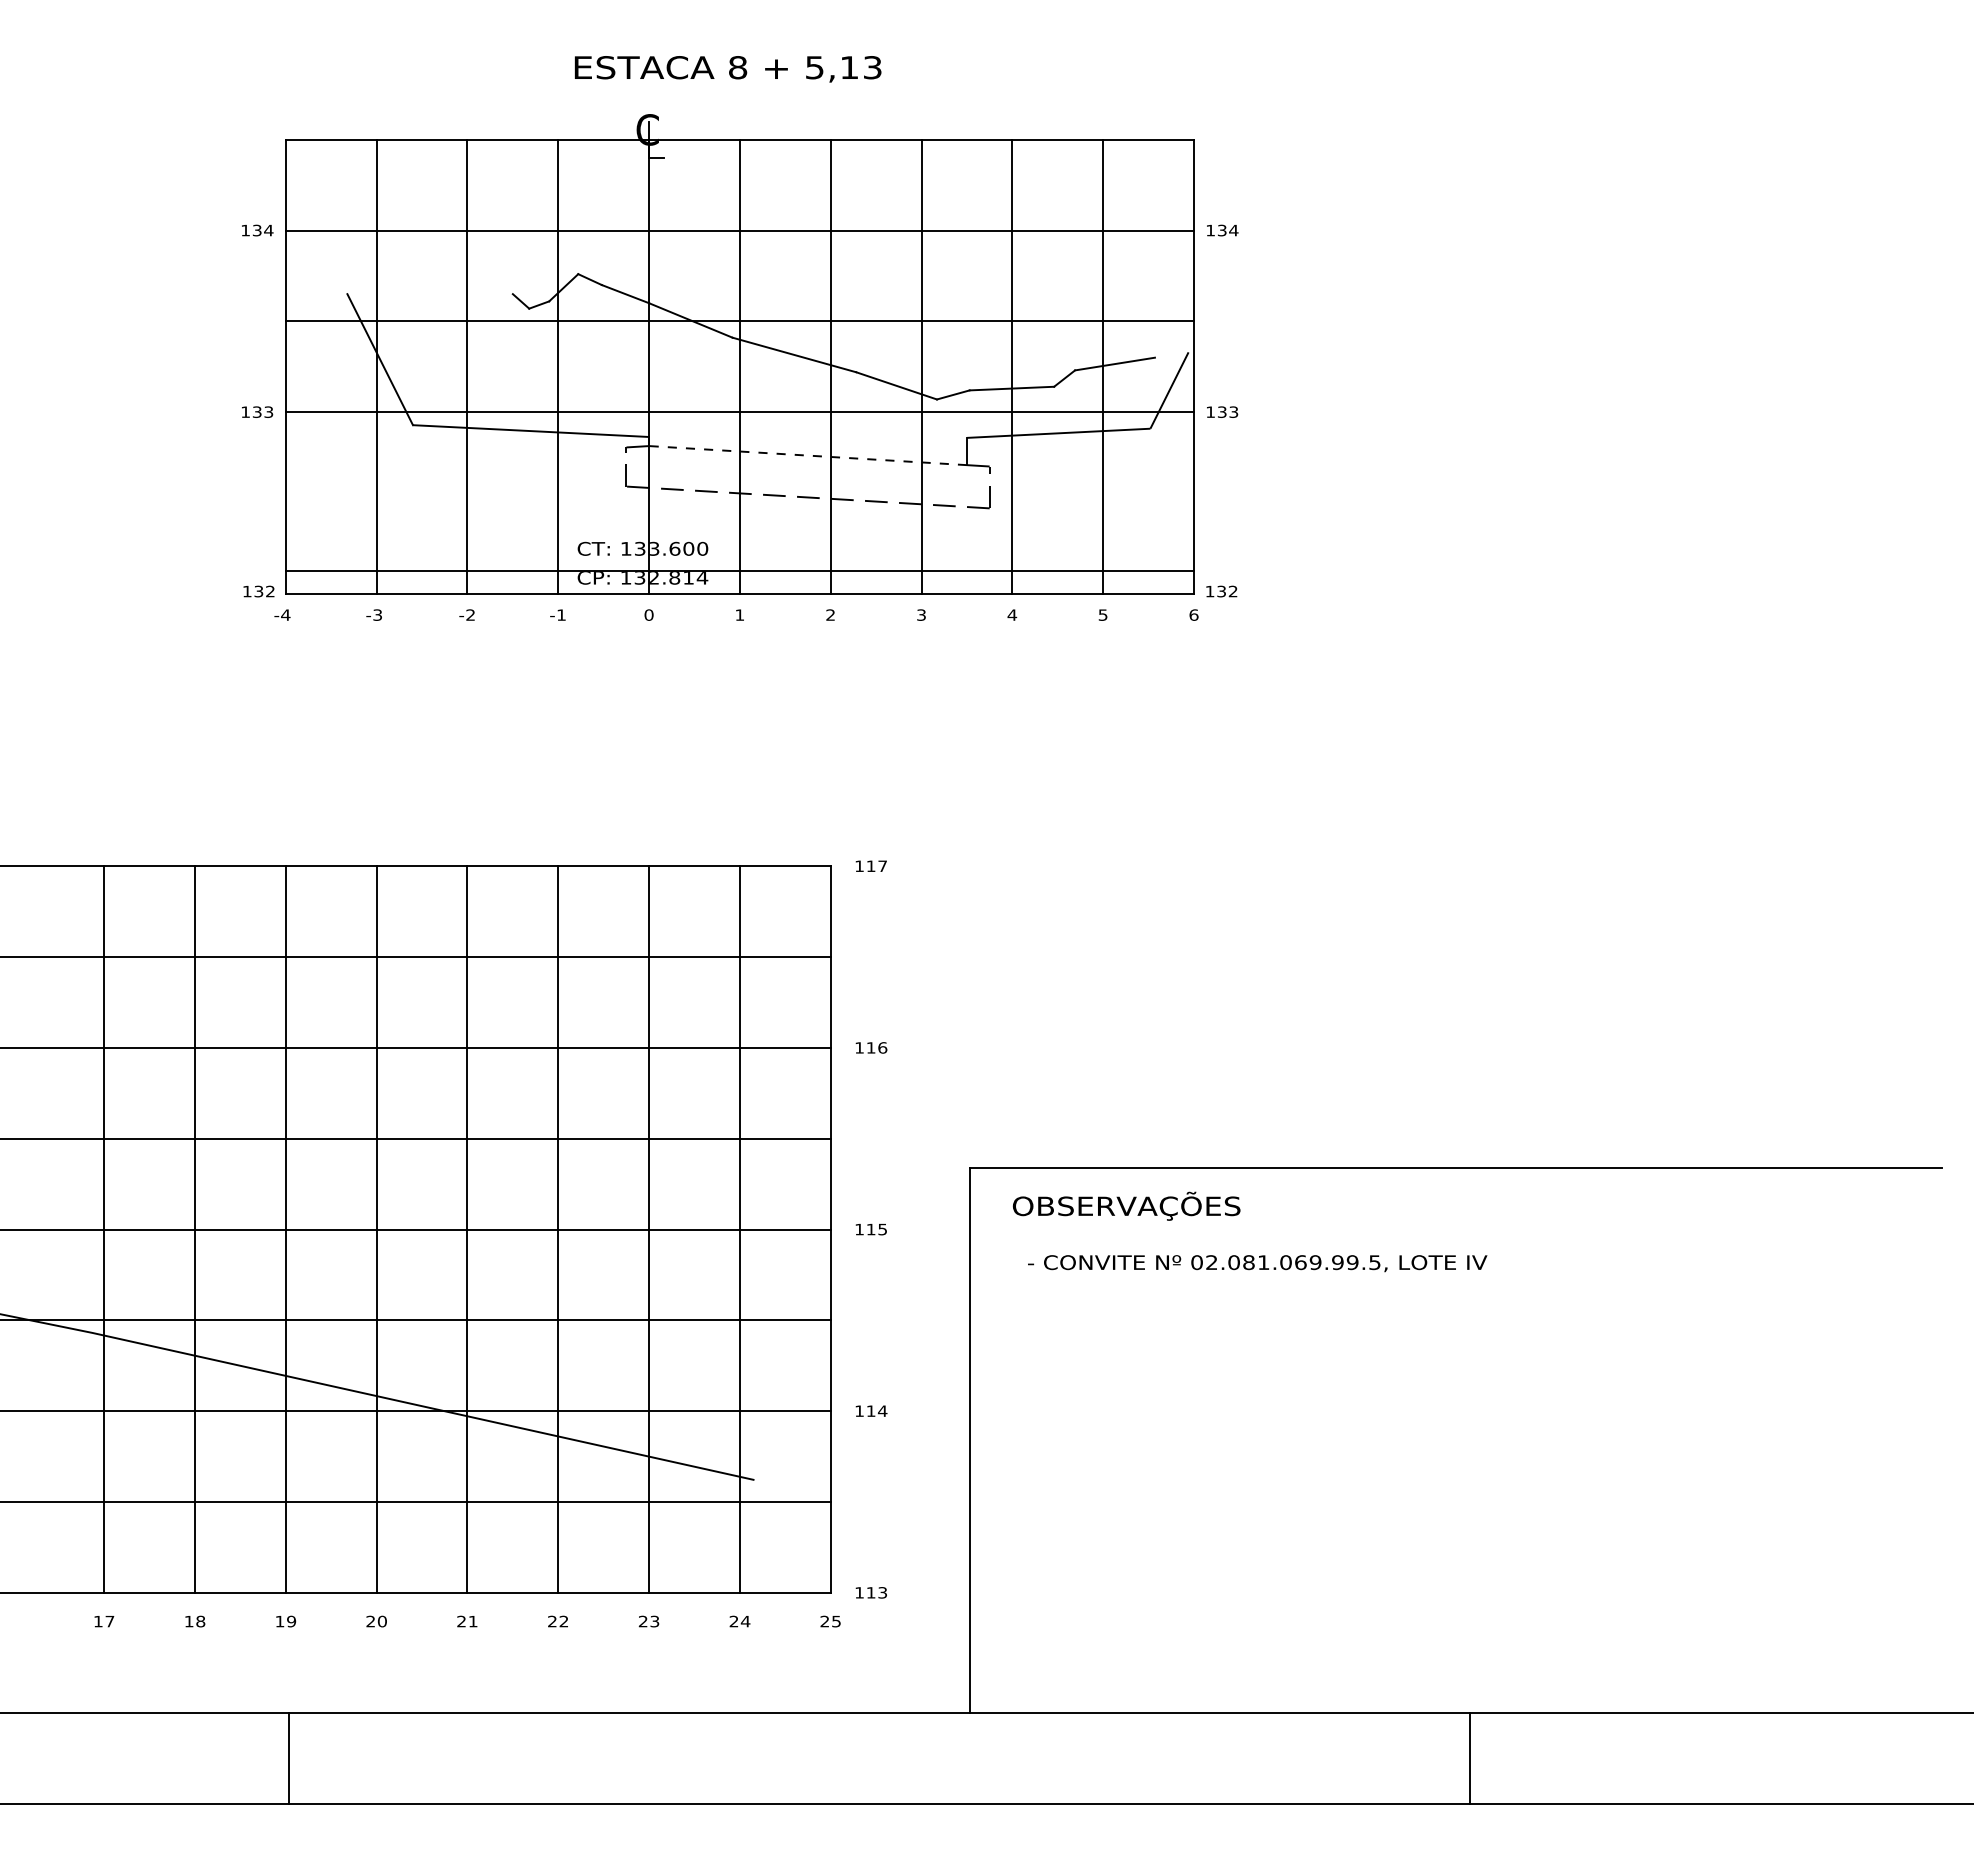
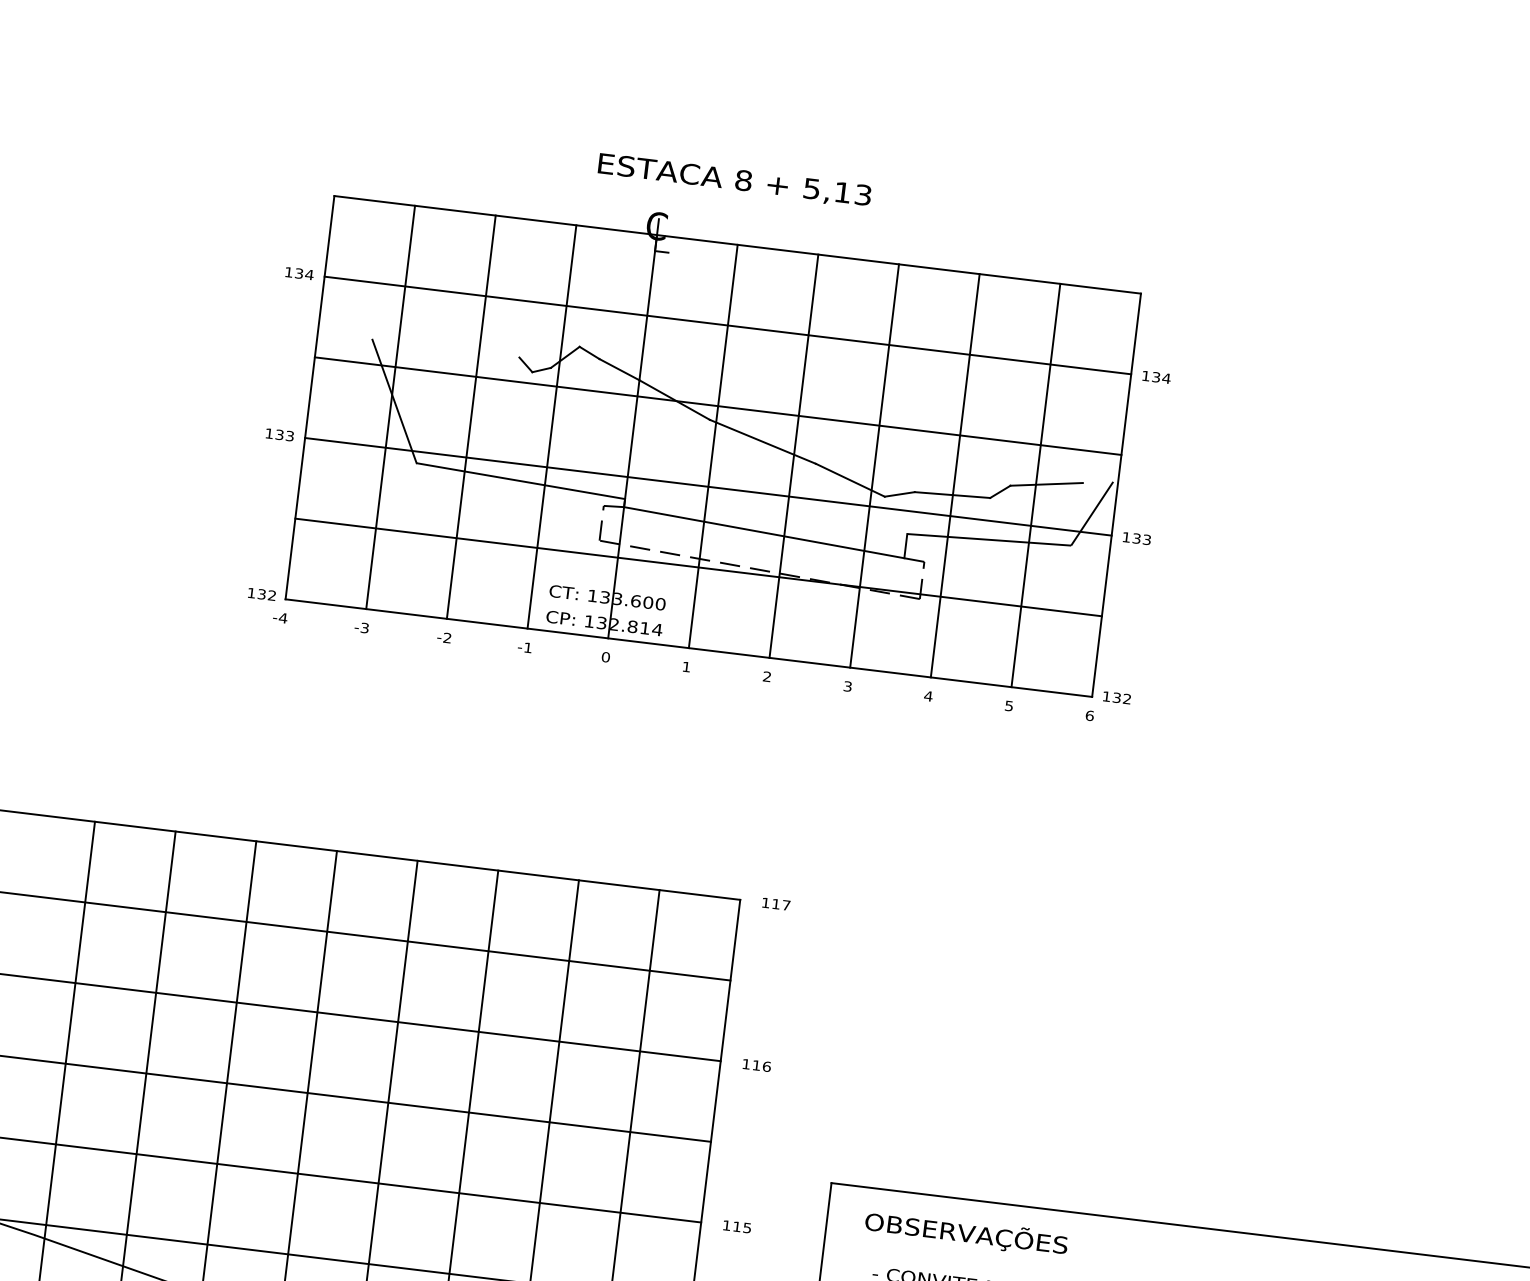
line: (807, 455) -> (763, 532), dashed -> solid
line: (739, 571) -> (698, 567), moved

